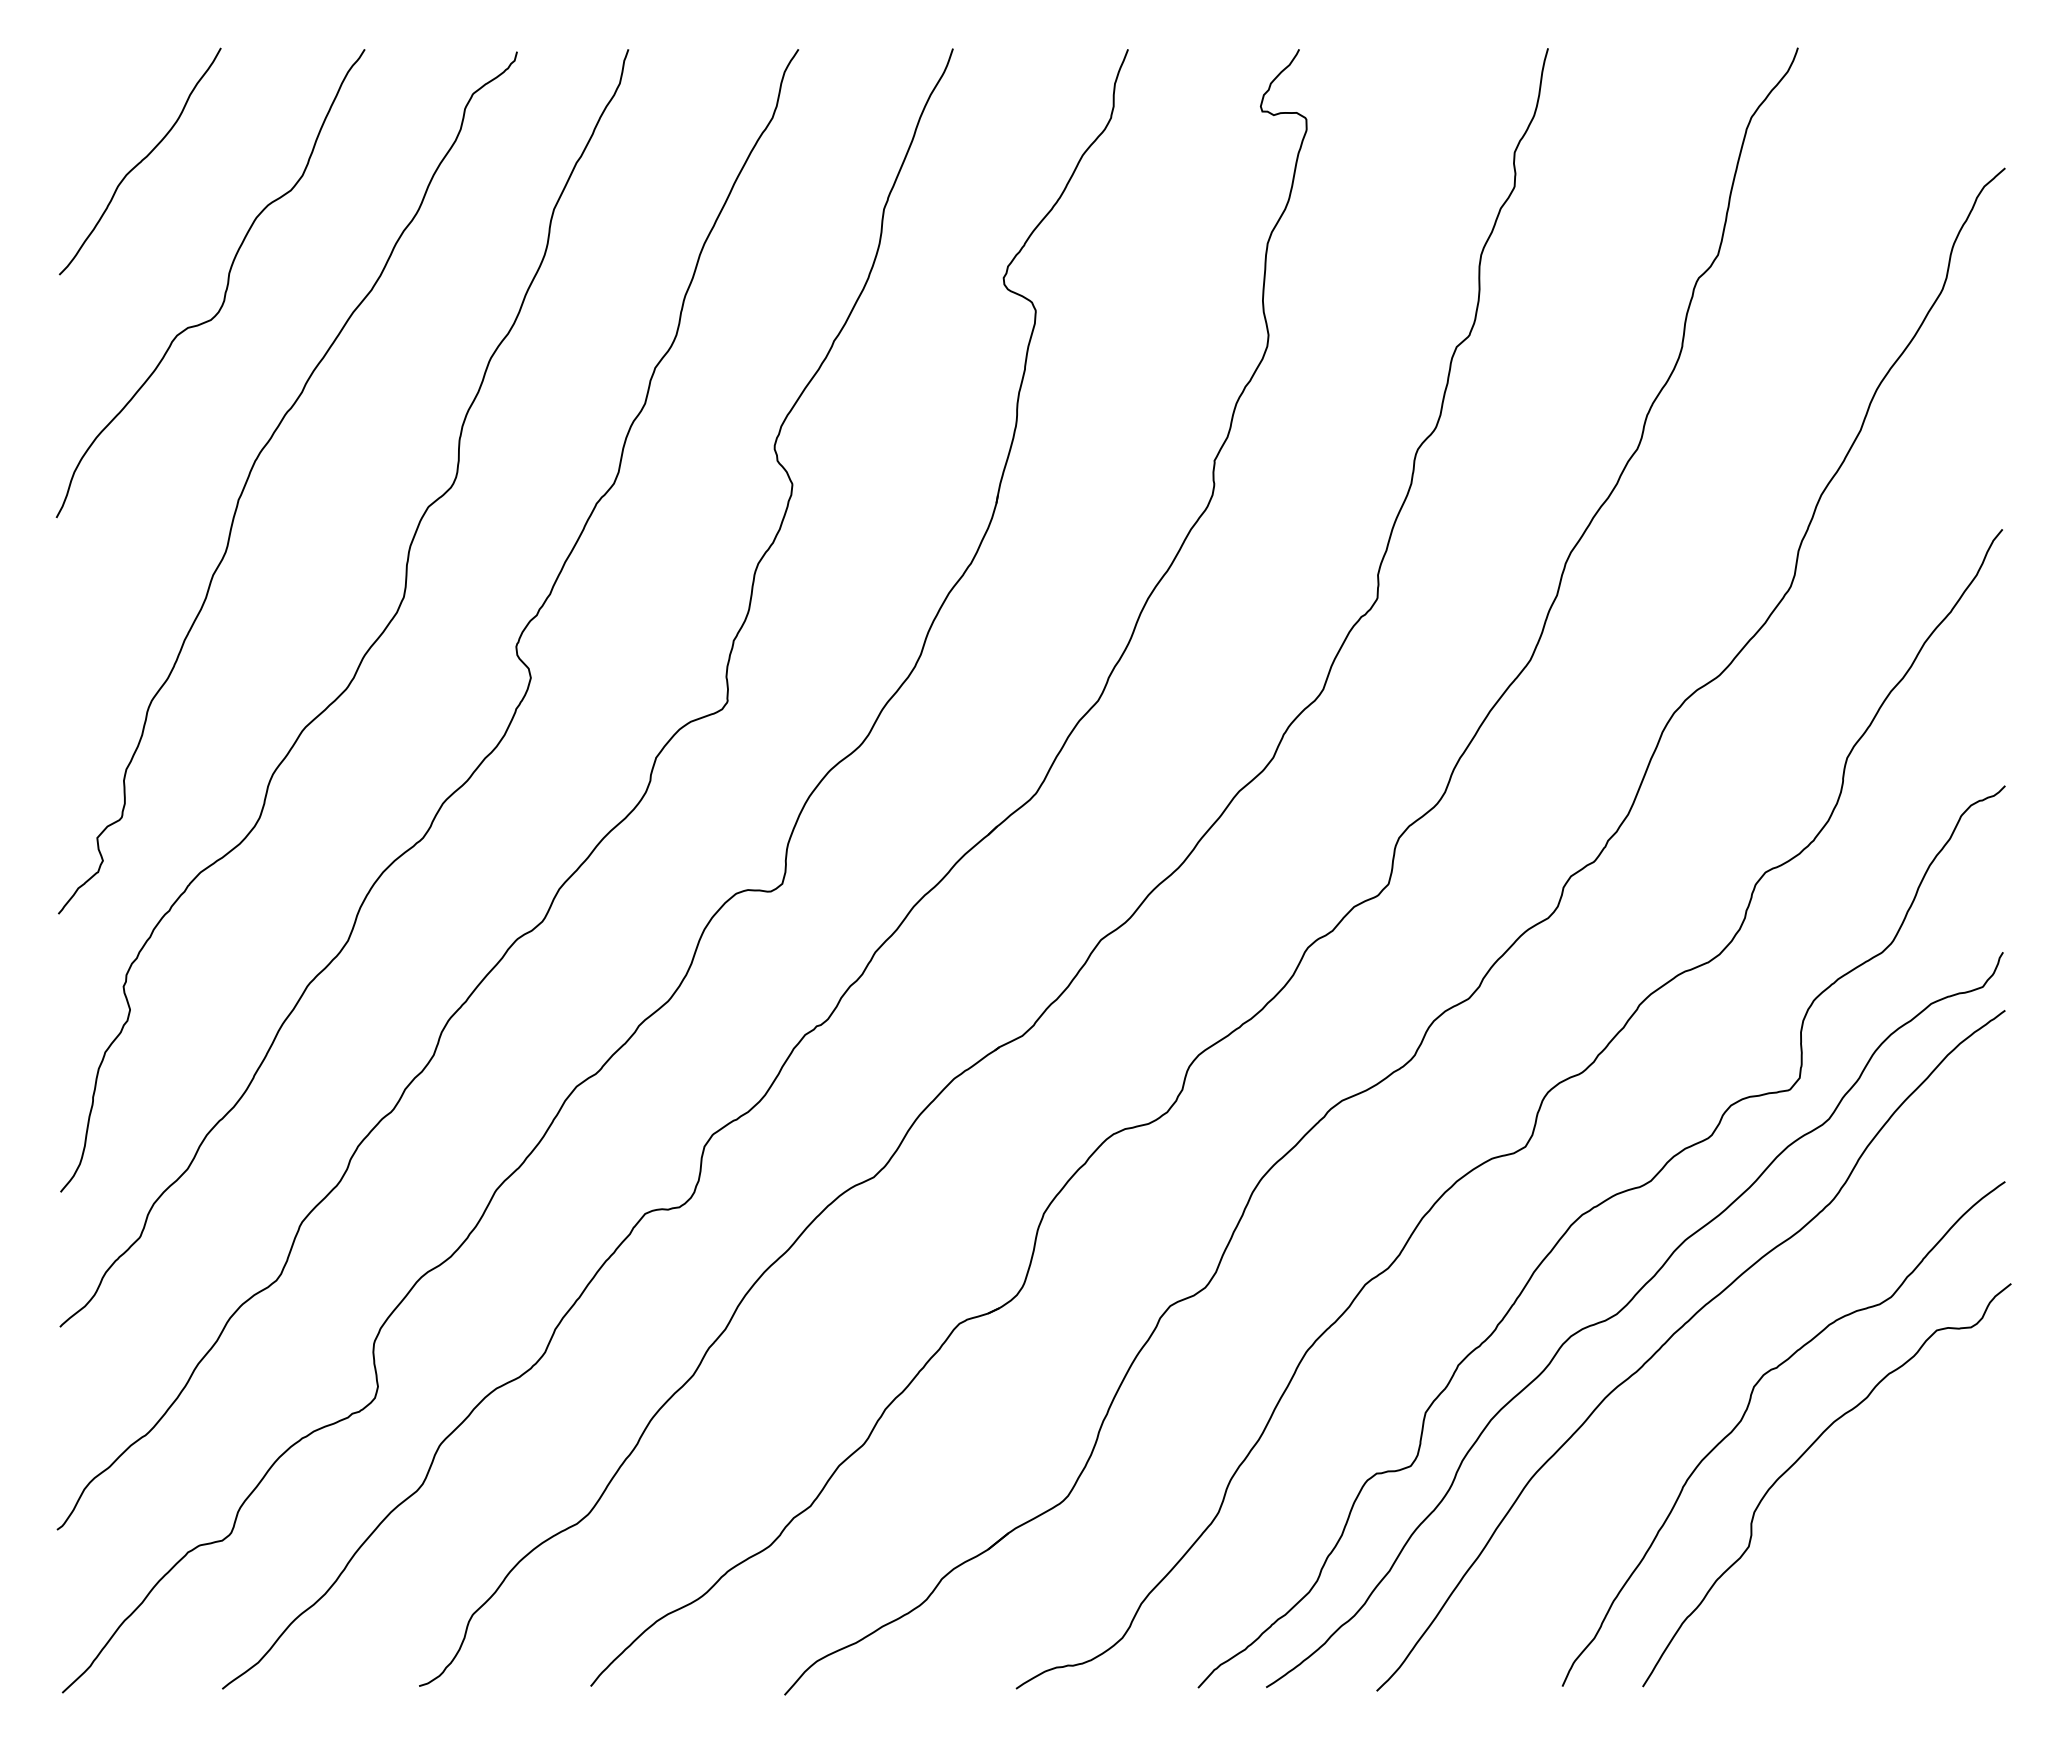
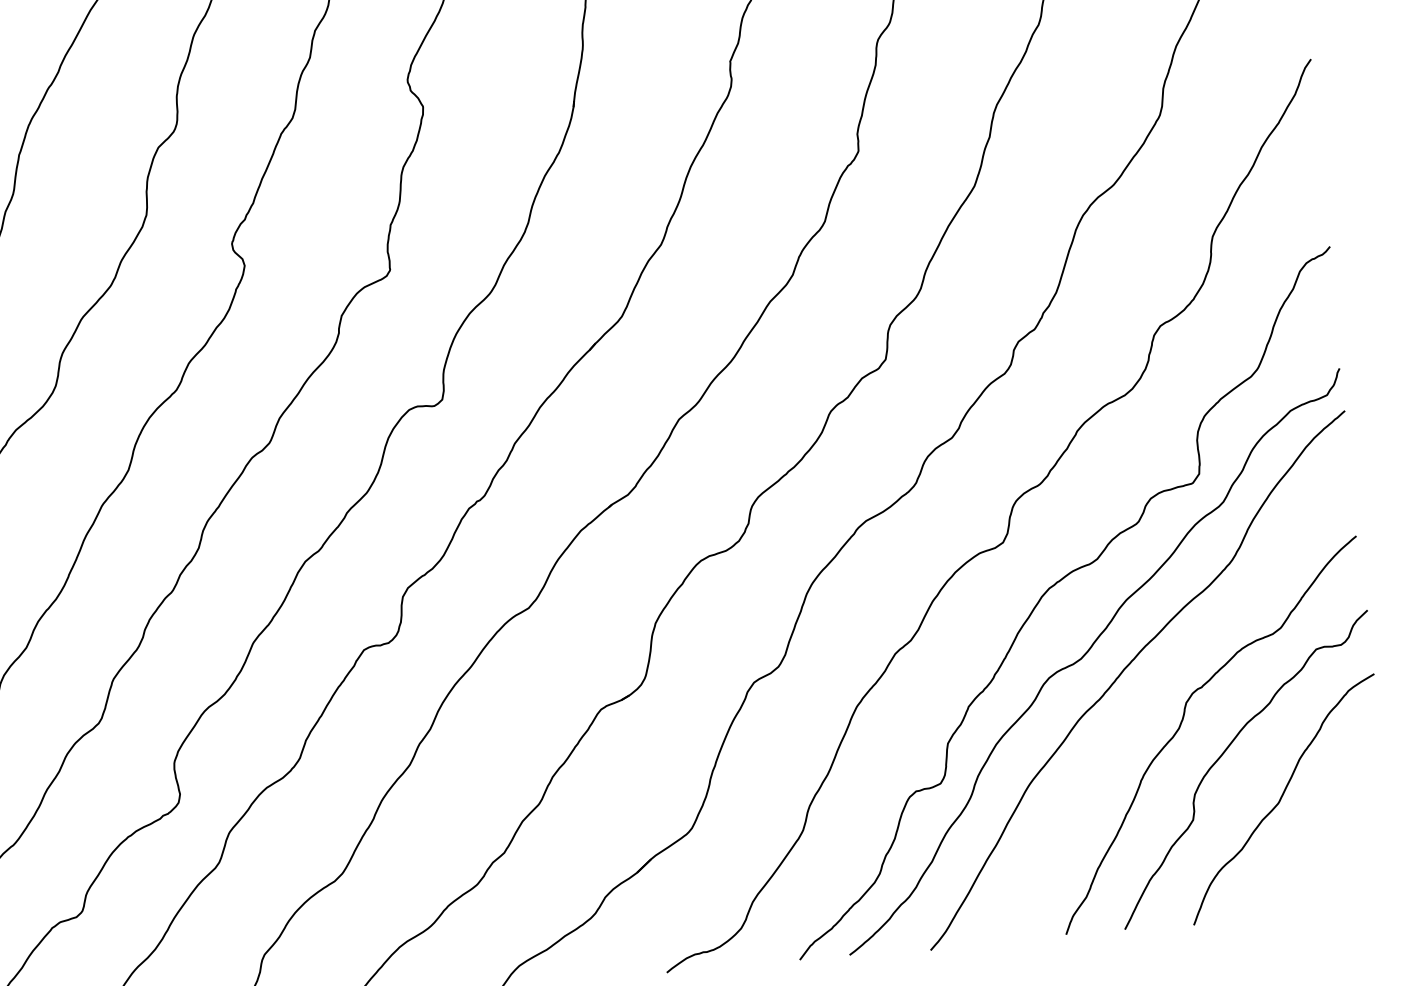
curve: (1871, 1528) -> (1281, 798), added

